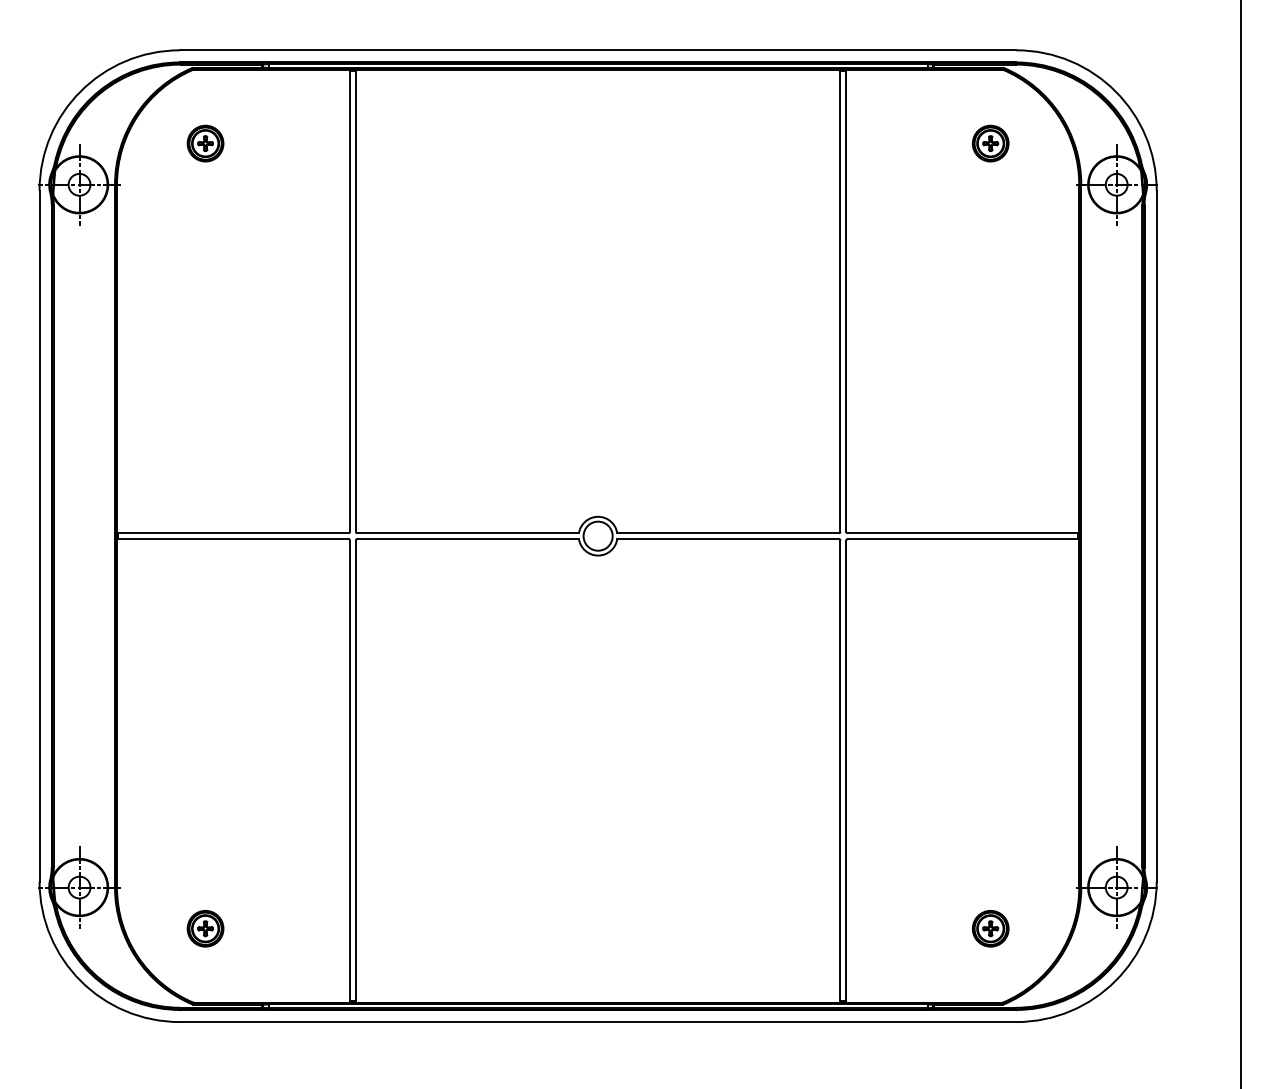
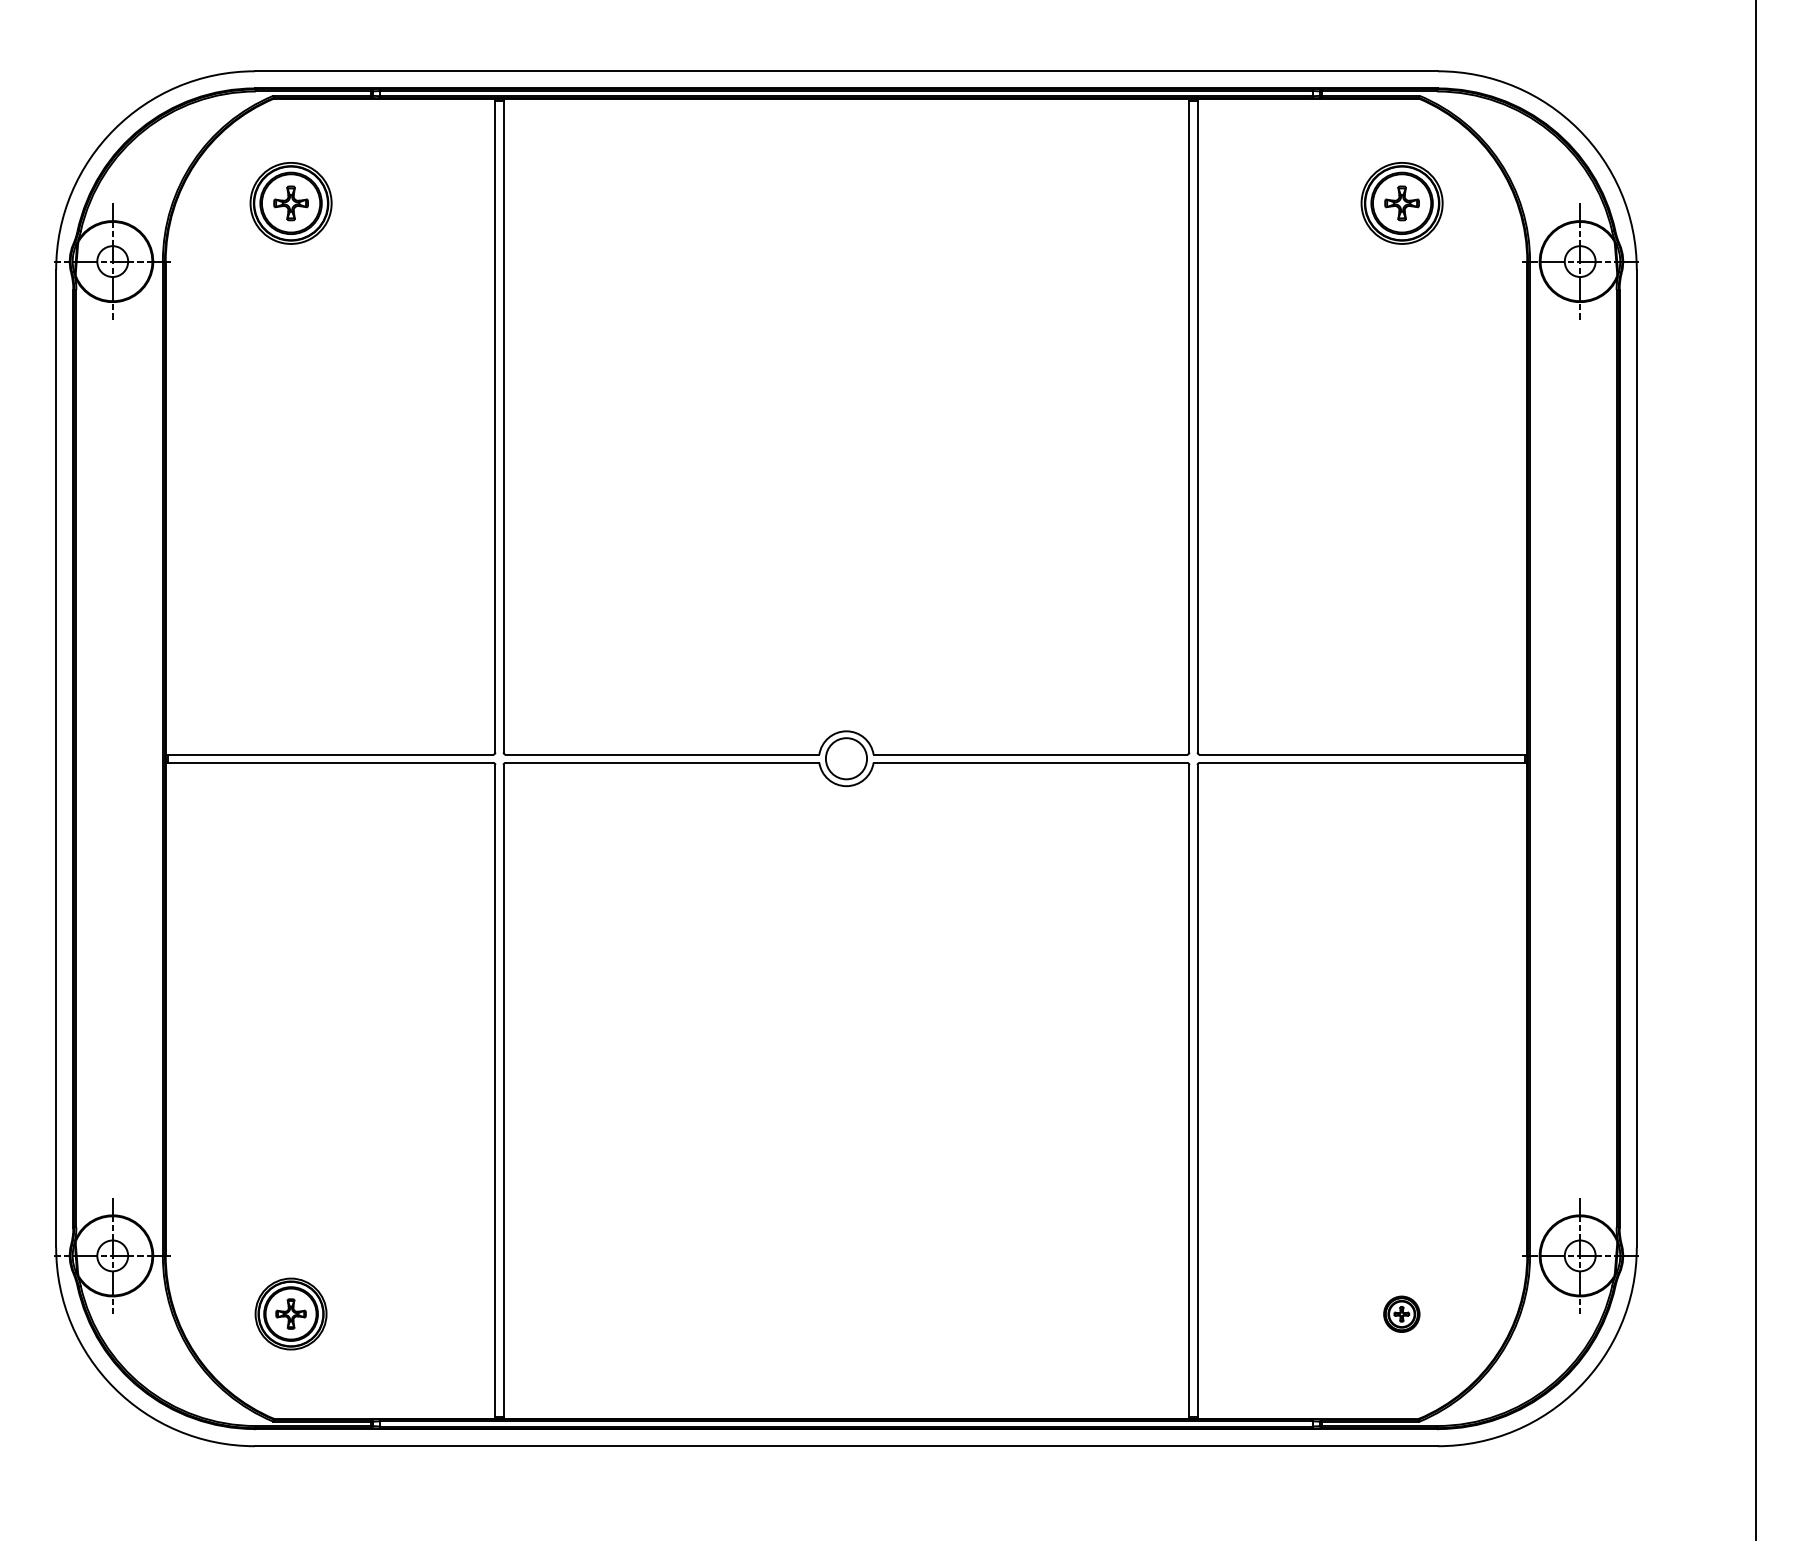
part: (205, 143) -> (290, 203), size x1.6
part: (990, 143) -> (1401, 203), size x1.6
part: (205, 928) -> (290, 1313), size x1.4
part: (990, 928) -> (1401, 1313), size x0.7

